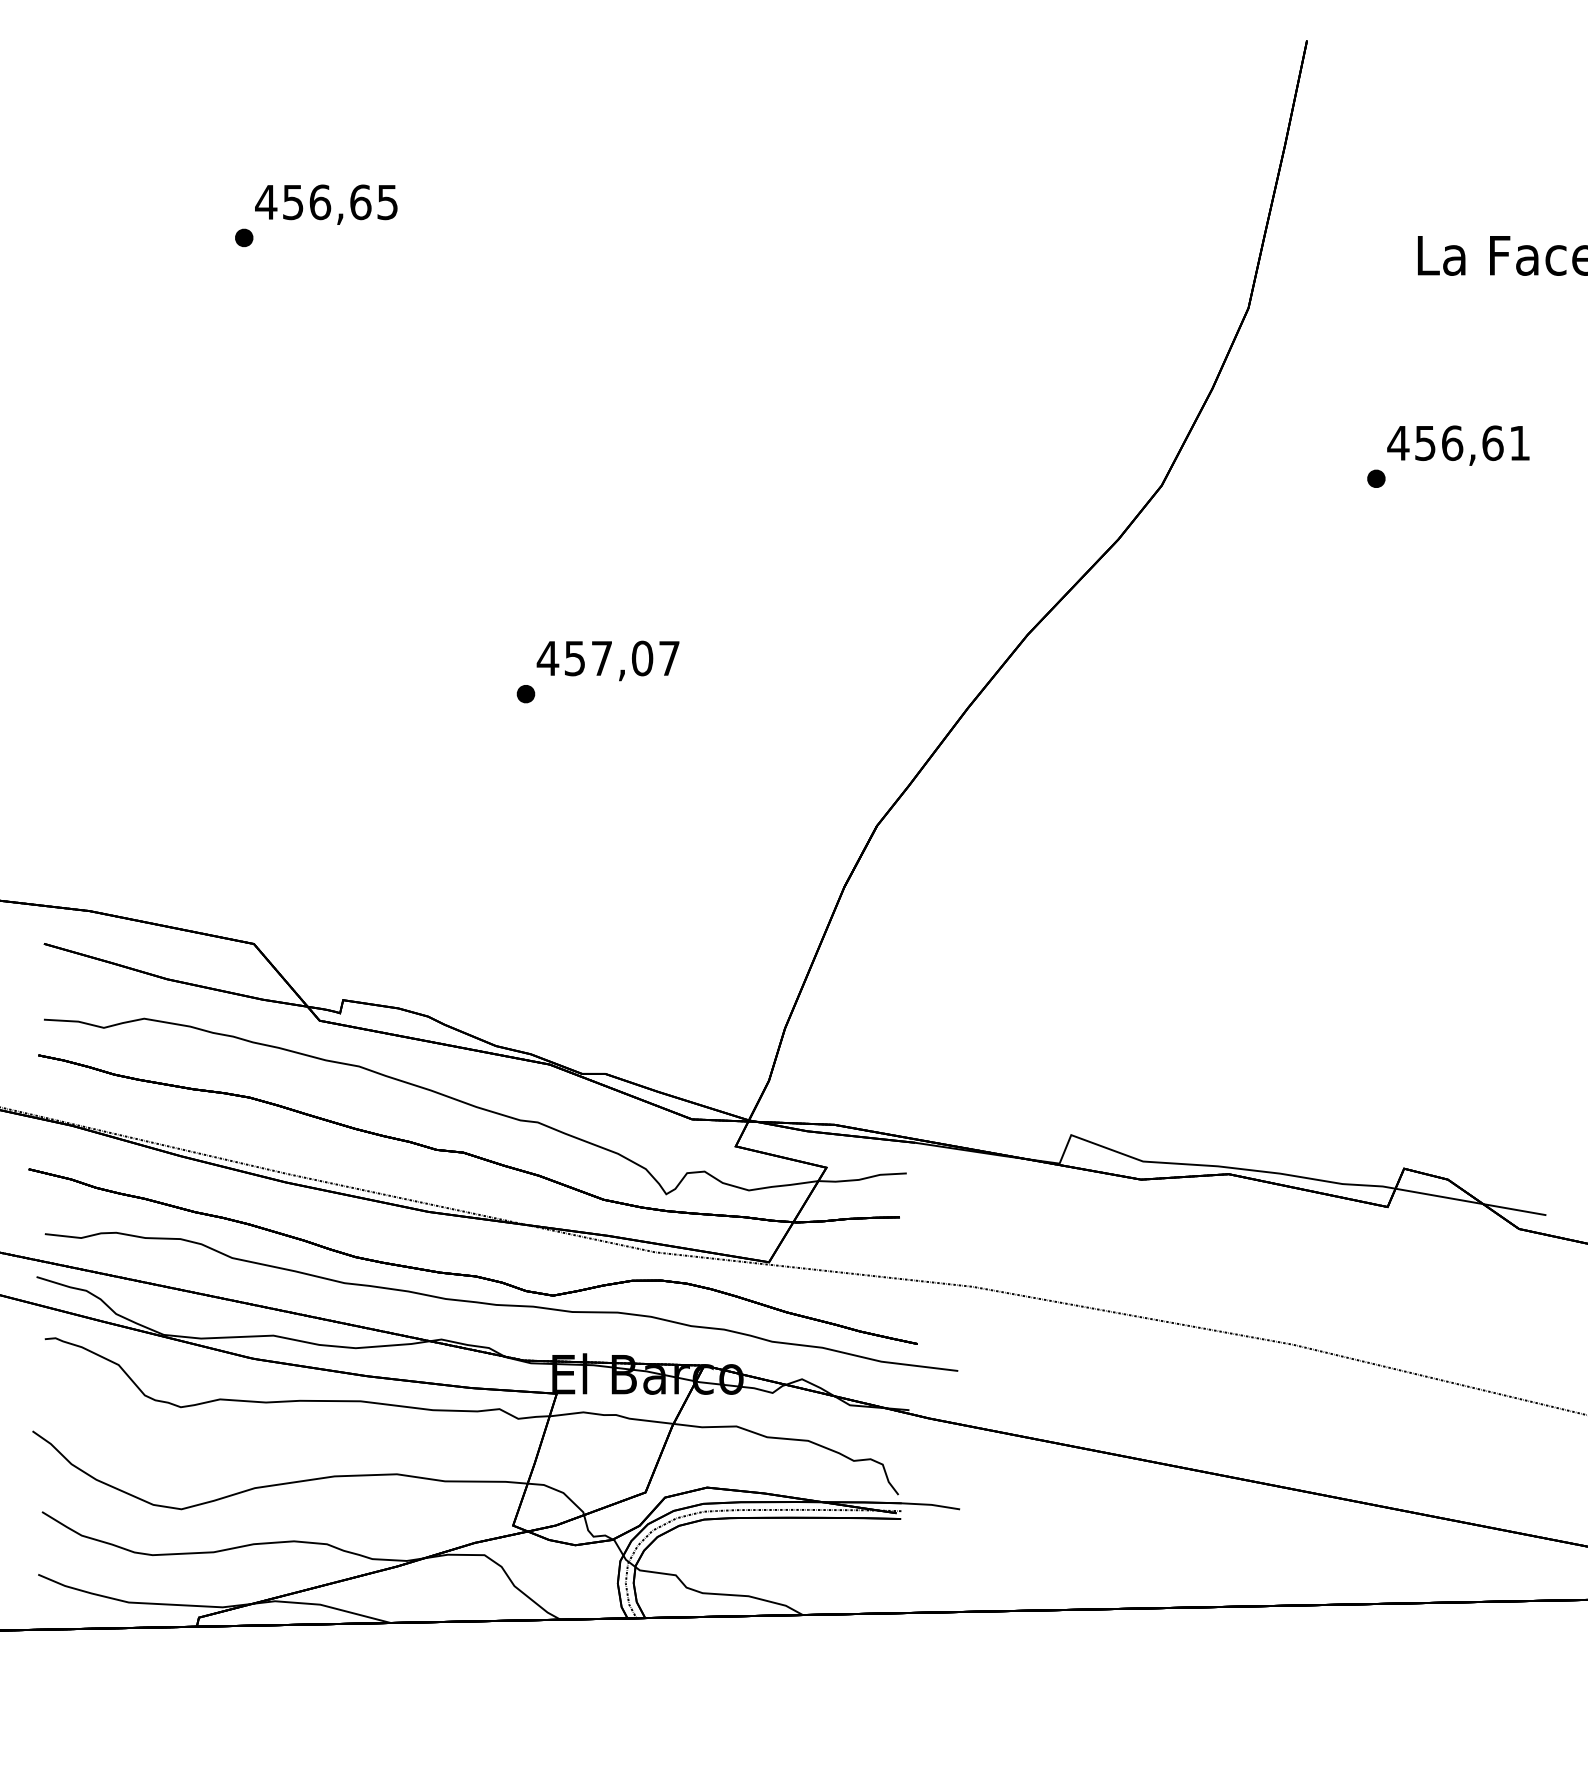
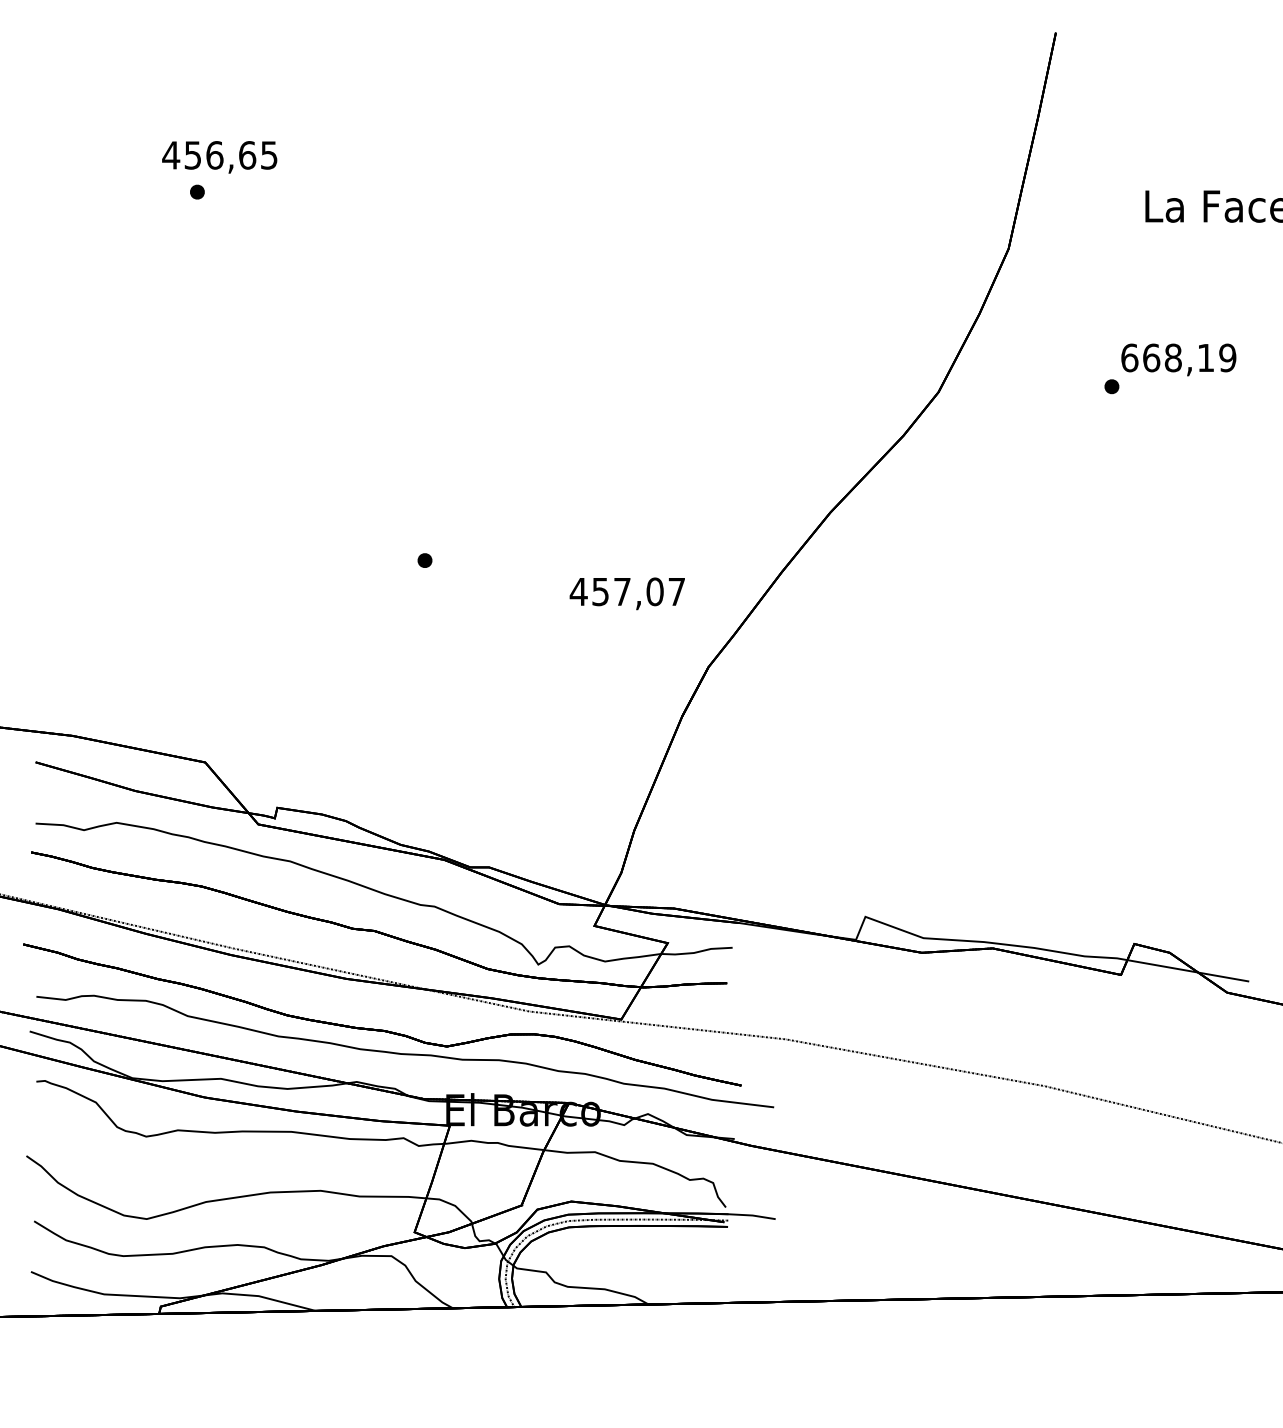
text: (326, 204) -> (219, 157), moved
text: (1458, 442) -> (1178, 357), 456,61 -> 668,19
text: (607, 660) -> (626, 593), moved

